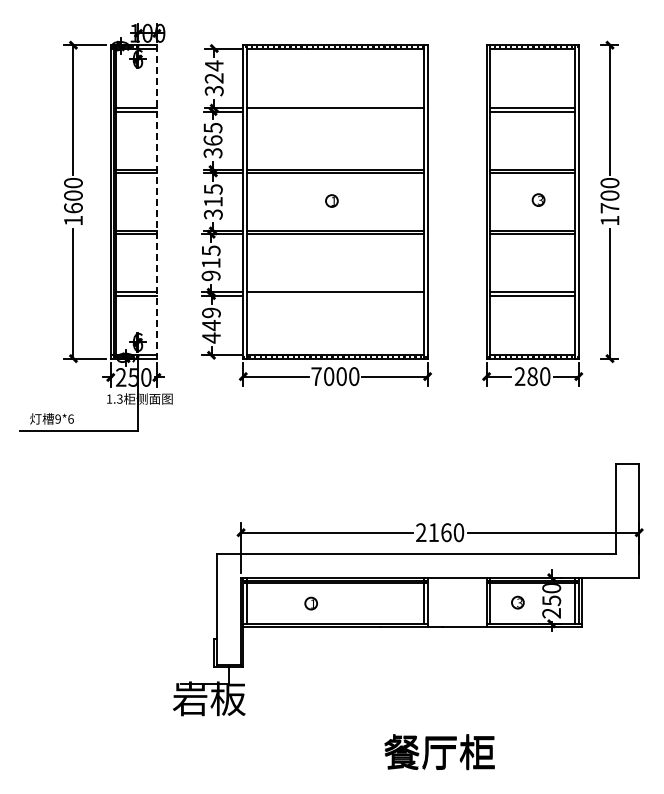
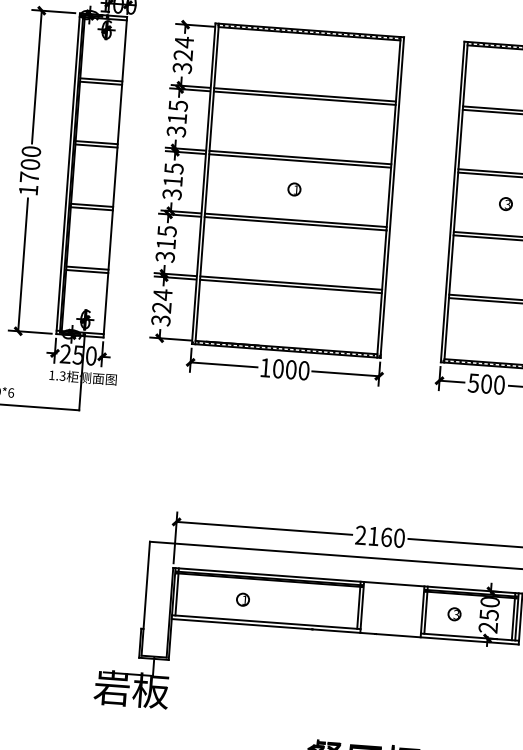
line: (335, 111) -> (304, 98), added
text: (212, 140) -> (176, 118), 365 -> 315
line: (156, 201) -> (114, 176), dashed -> solid
text: (73, 208) -> (29, 177), 1600 -> 1700
text: (211, 275) -> (165, 256), 915 -> 315
line: (335, 295) -> (291, 286), added
text: (211, 325) -> (161, 307), 449 -> 324
text: (316, 376) -> (265, 367), 7000 -> 1000
text: (525, 376) -> (479, 383), 280 -> 500

